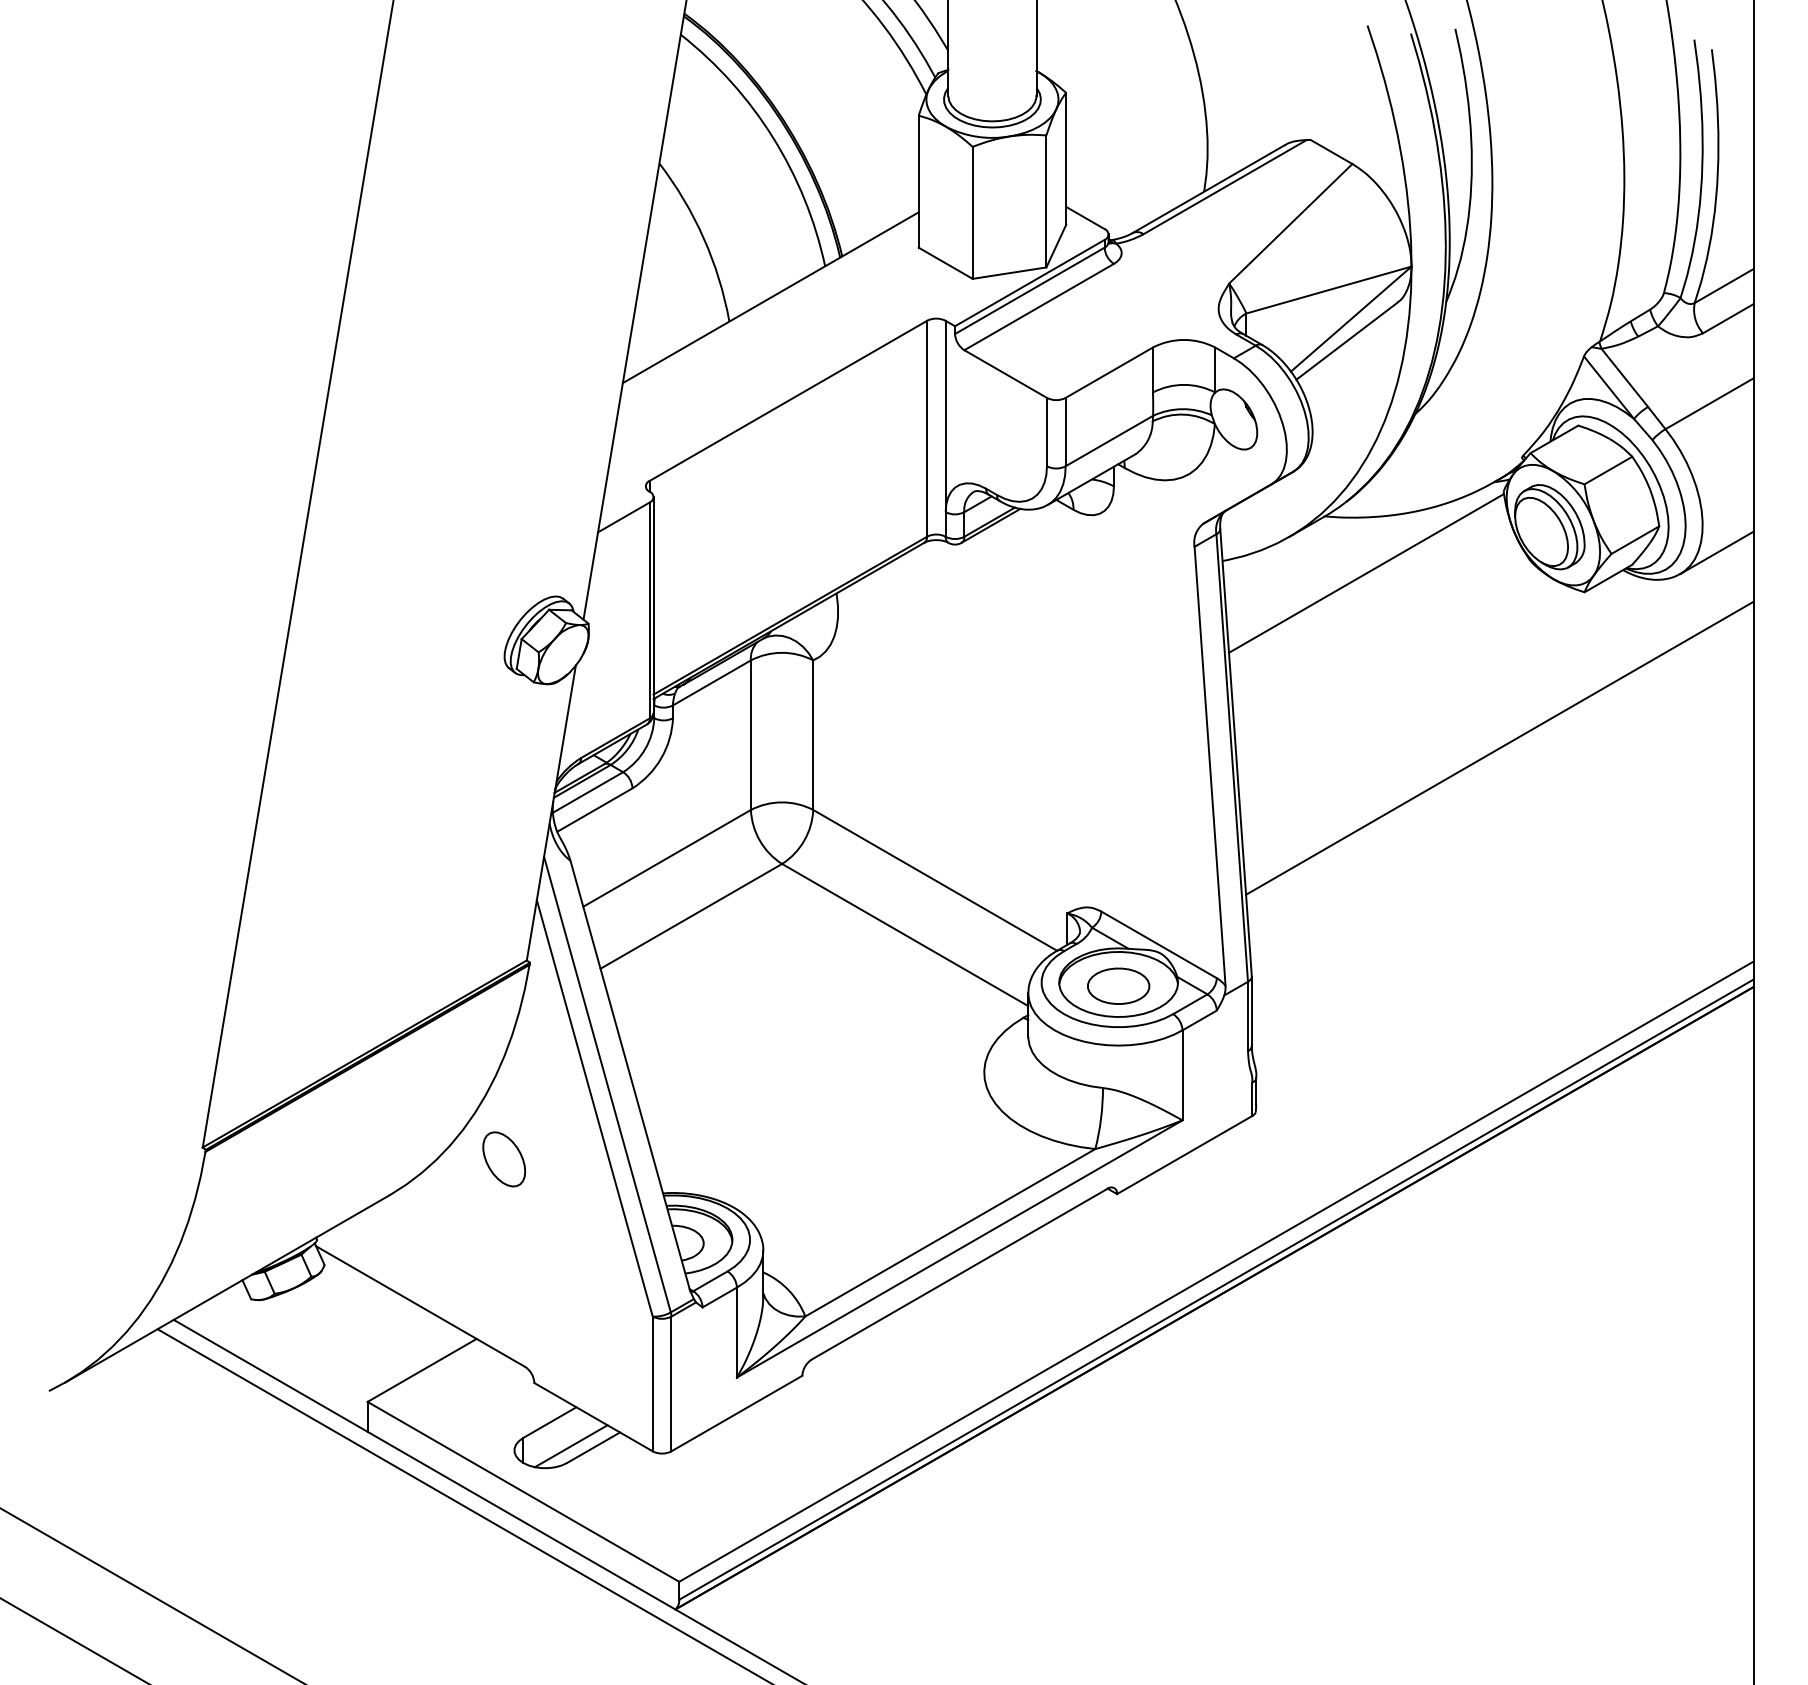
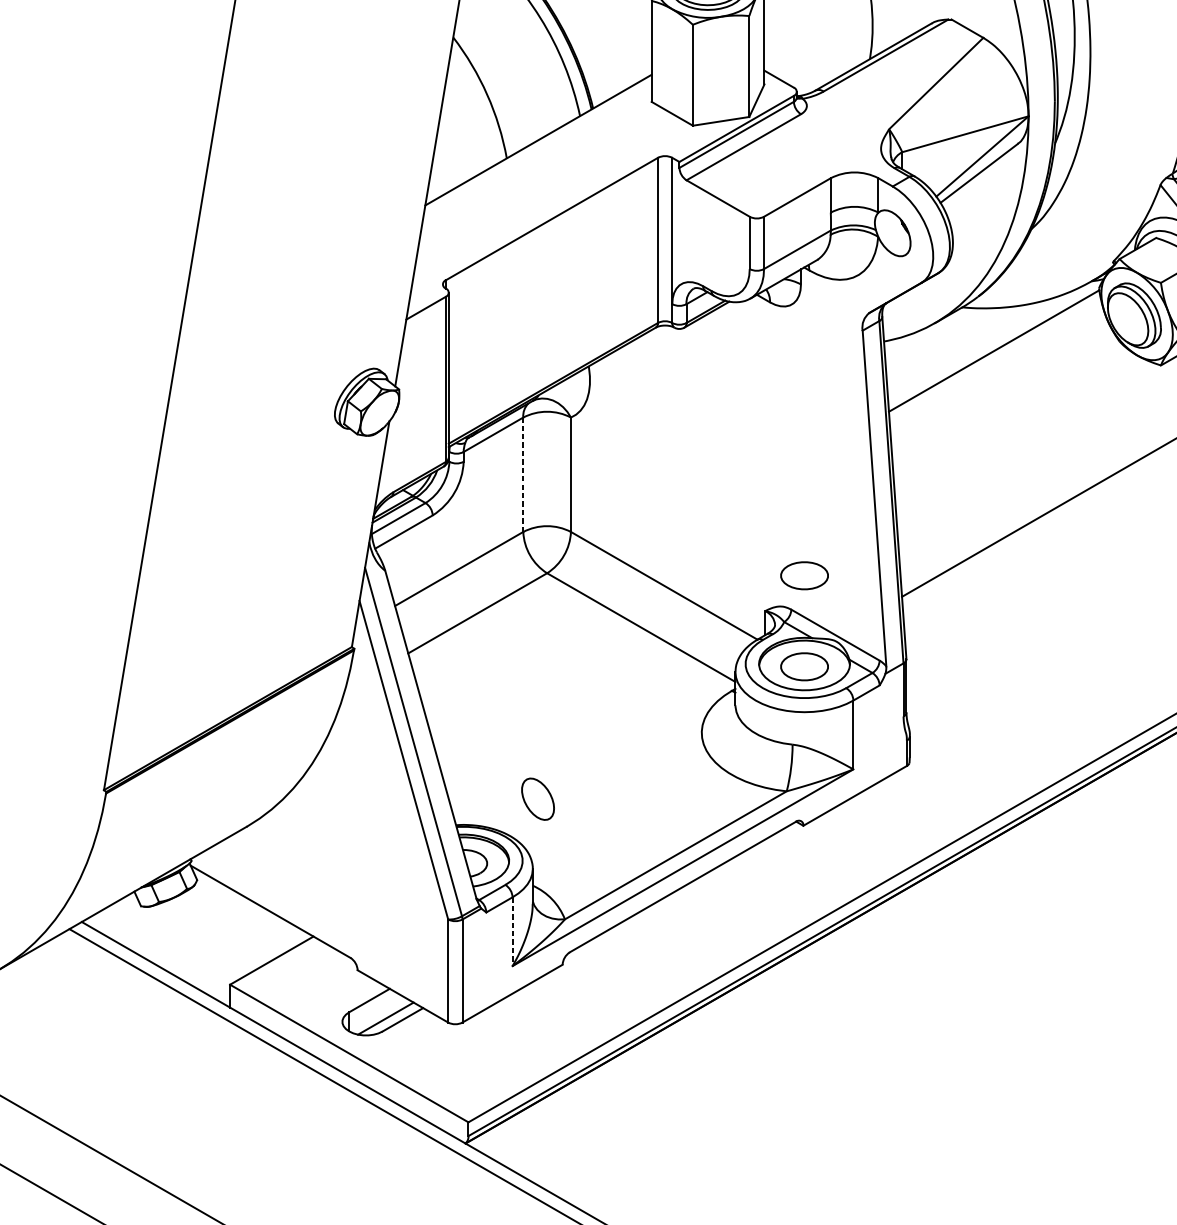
line: (750, 735) -> (522, 475), solid -> dashed
part: (1118, 866) -> (804, 575), added
part: (504, 1159) -> (538, 799), moved
line: (736, 1332) -> (512, 931), solid -> dashed

